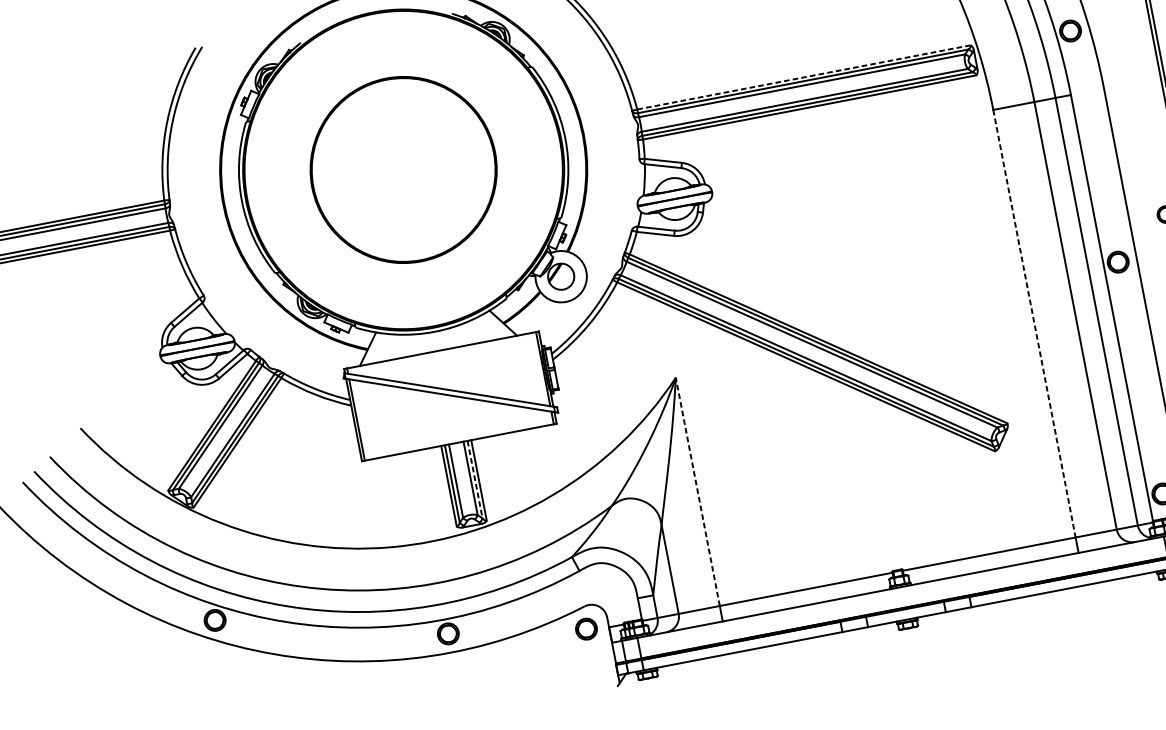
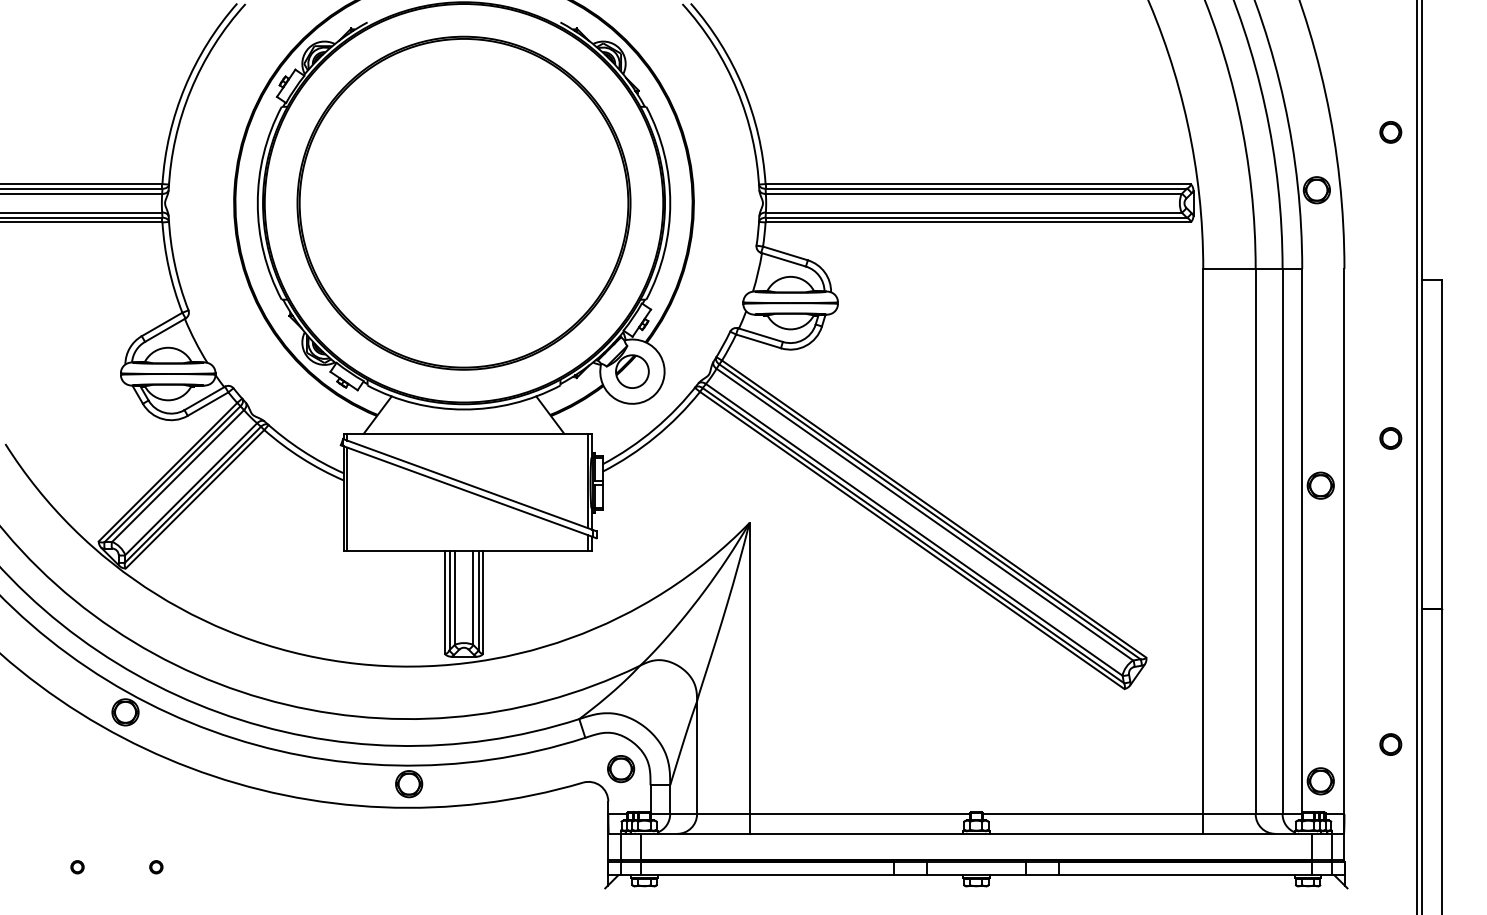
line: (804, 77) -> (978, 184), dashed -> solid
part: (403, 169) -> (463, 202), size x1.43
line: (1034, 323) -> (1203, 541), dashed -> solid
line: (475, 480) -> (478, 601), dashed -> solid
line: (697, 491) -> (749, 668), dashed -> solid
part: (586, 629) -> (621, 769), moved

